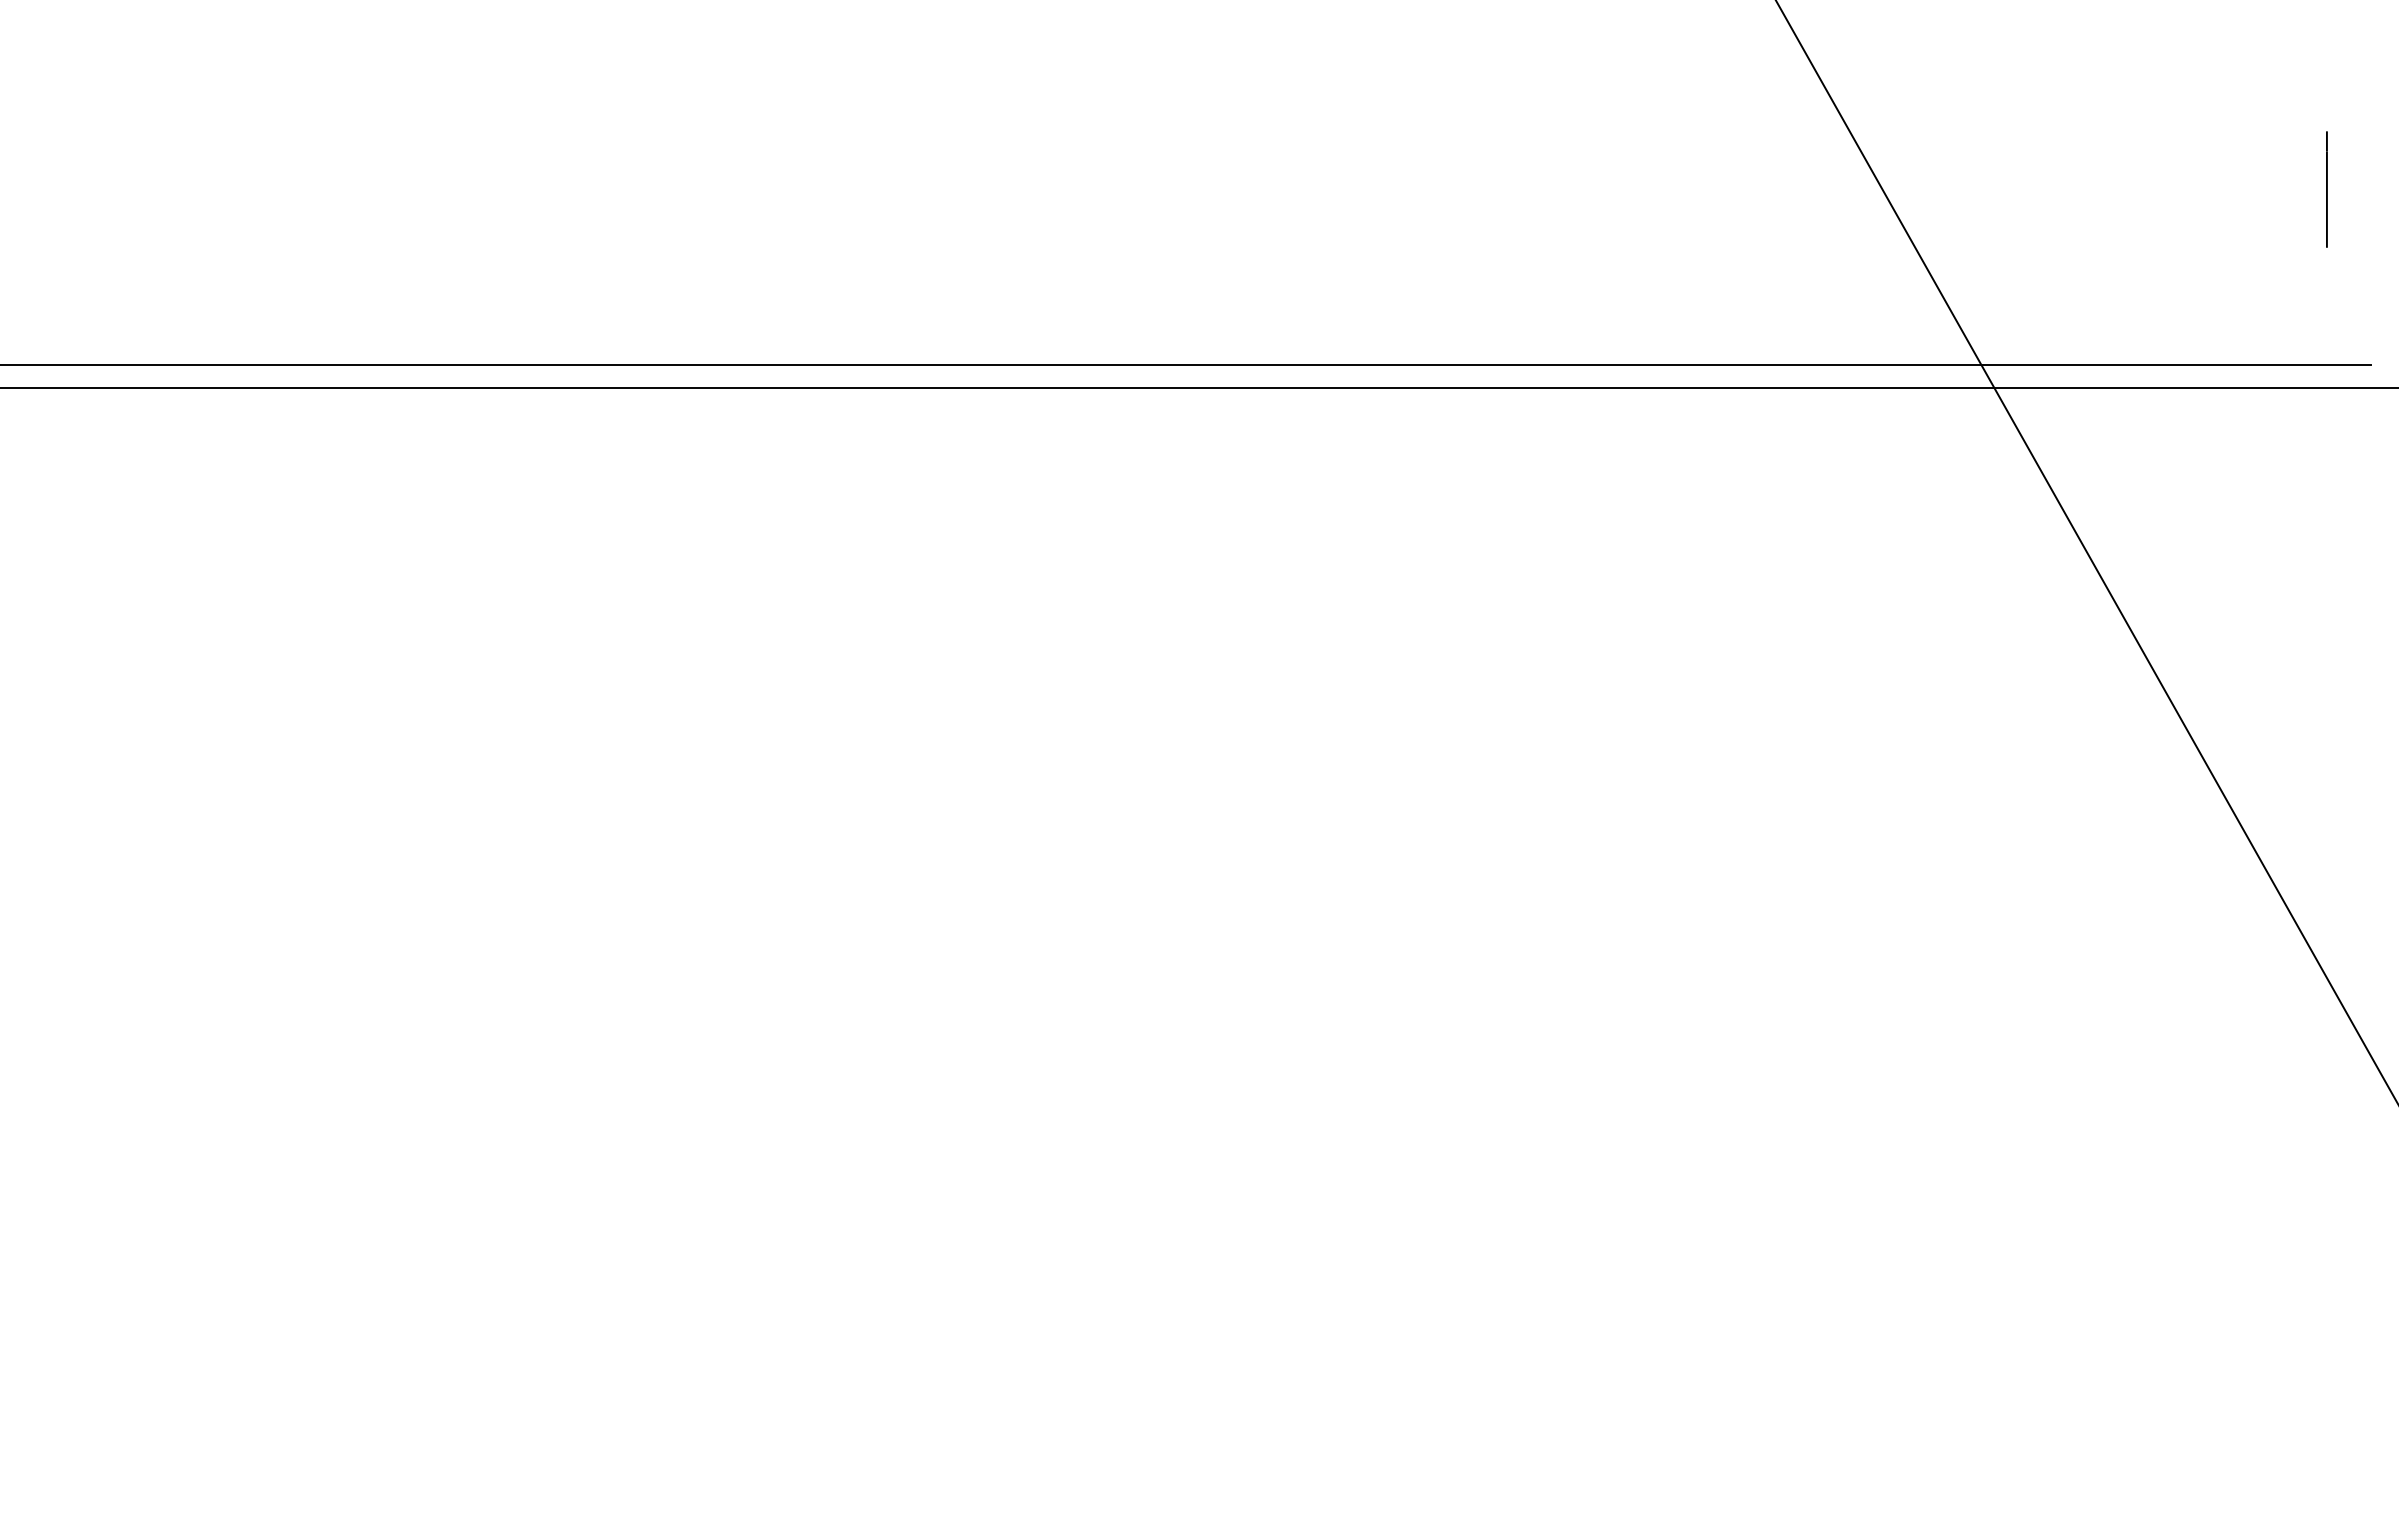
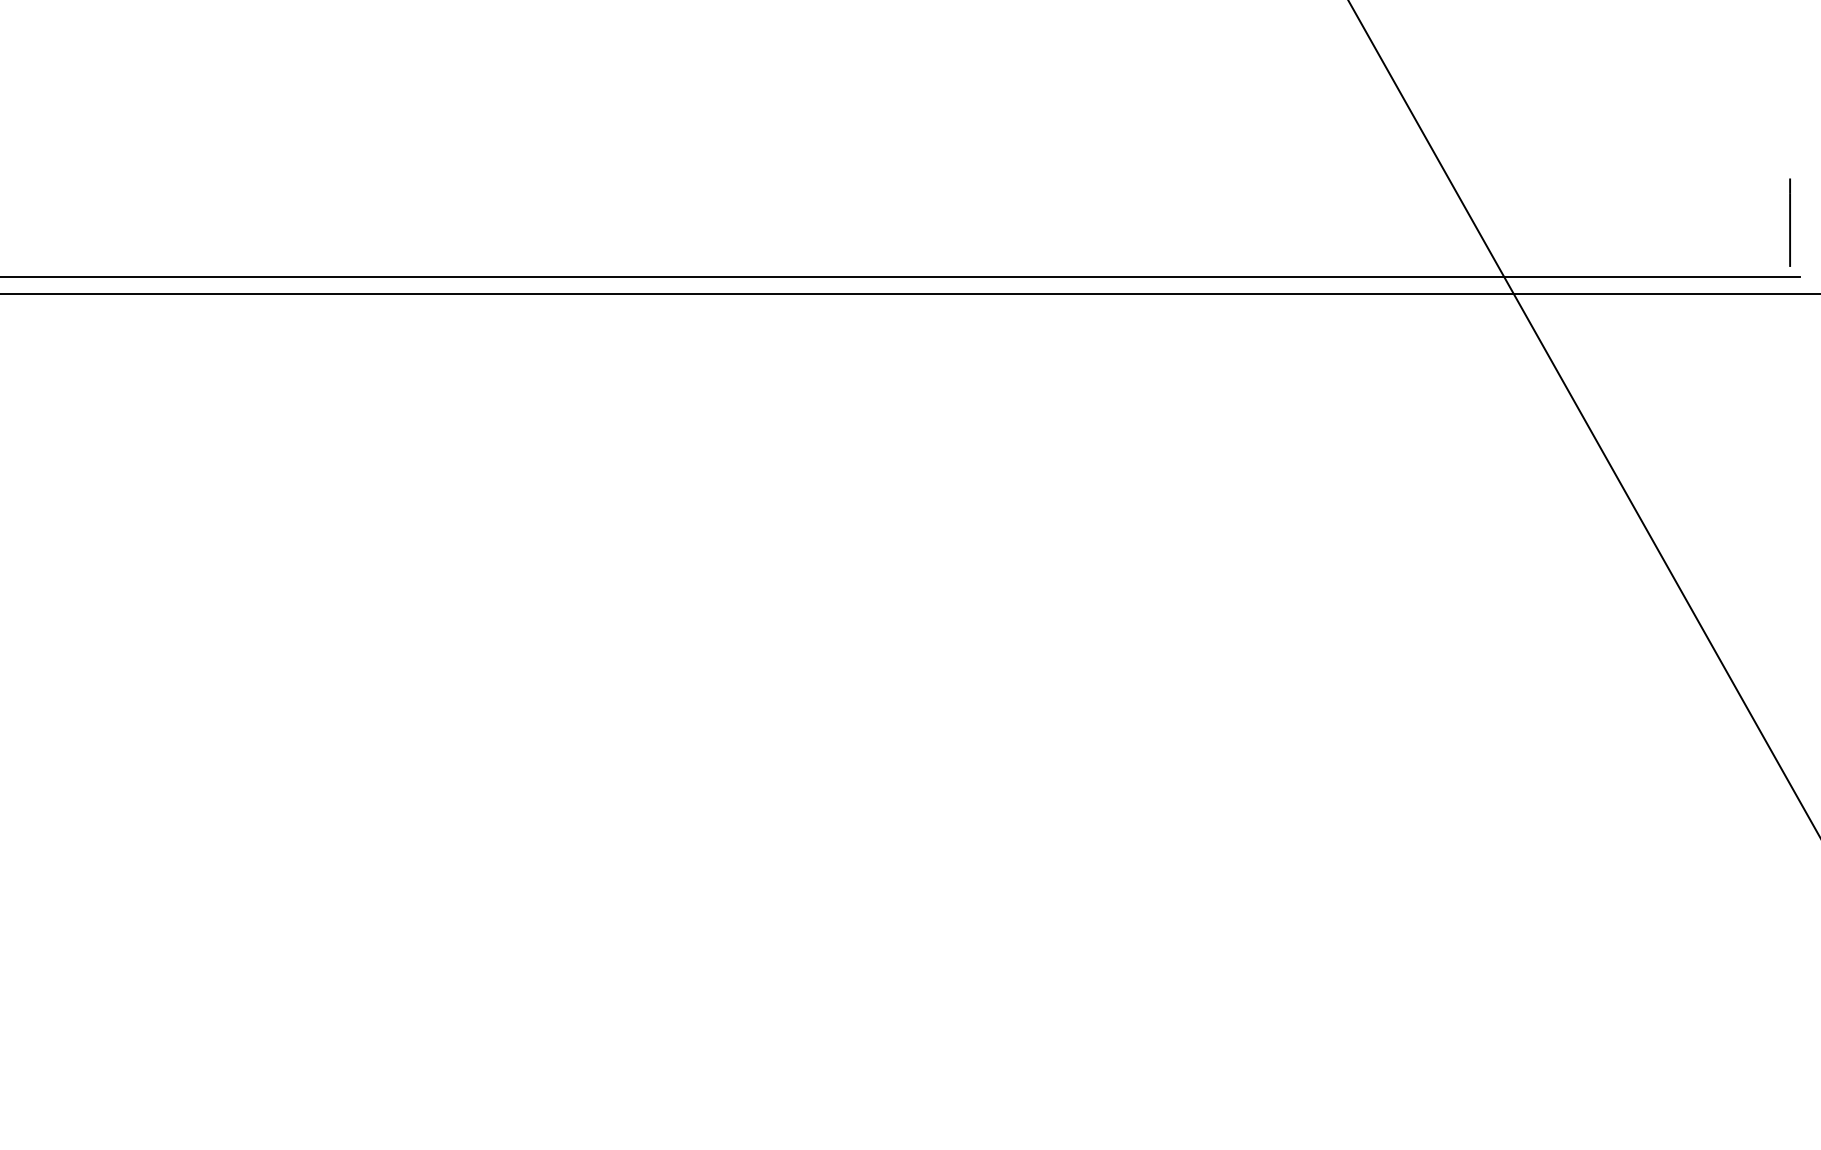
line: (2326, 189) -> (1789, 222), moved

